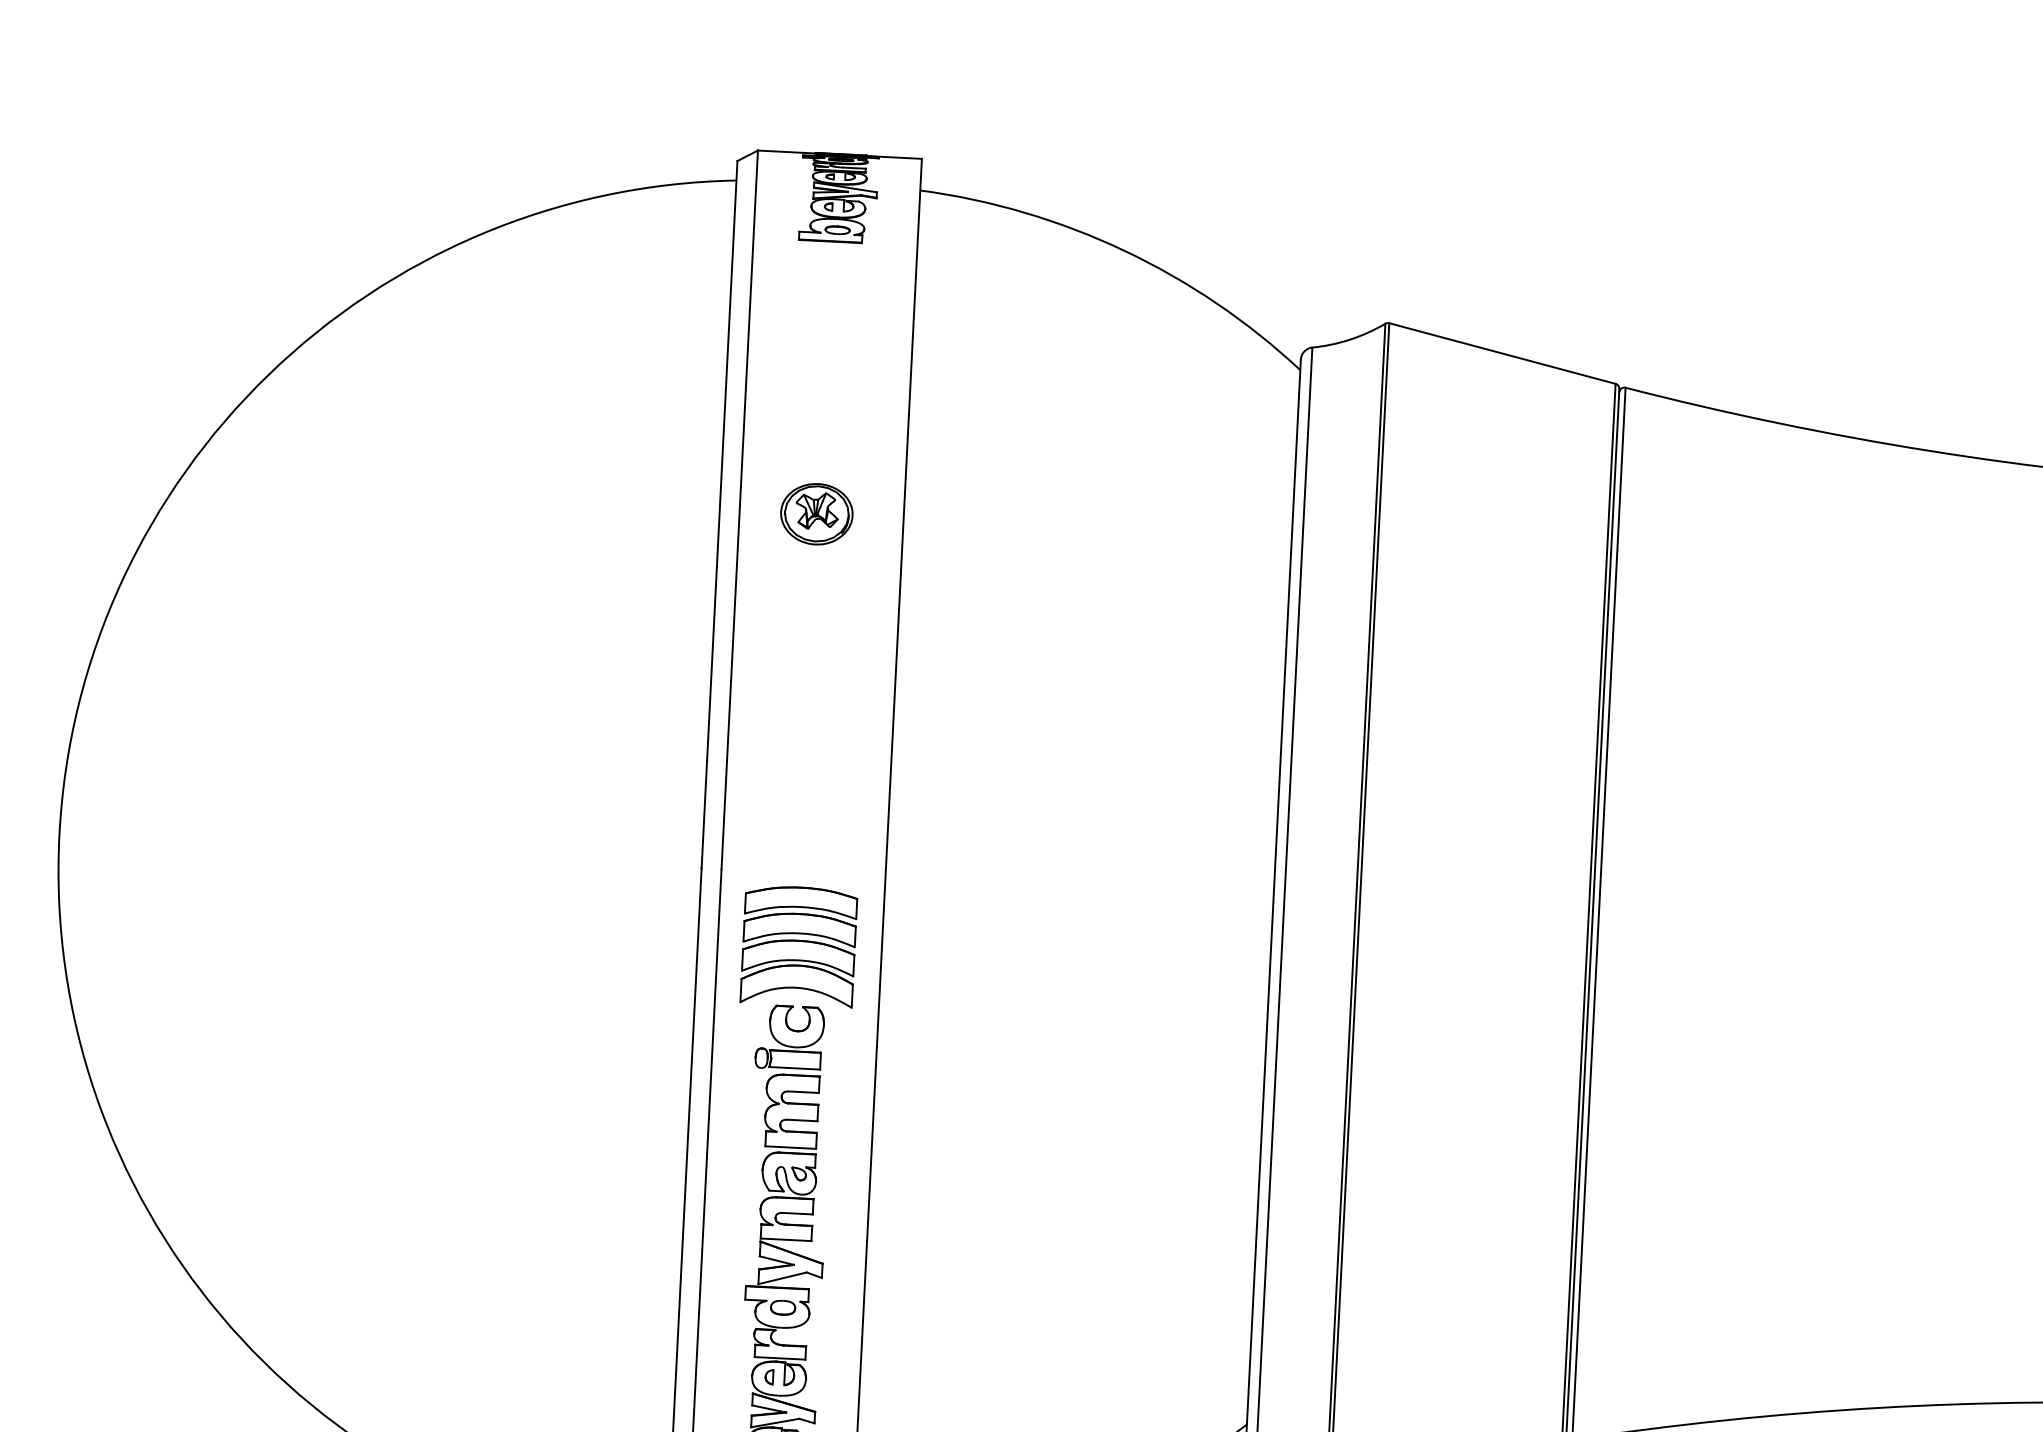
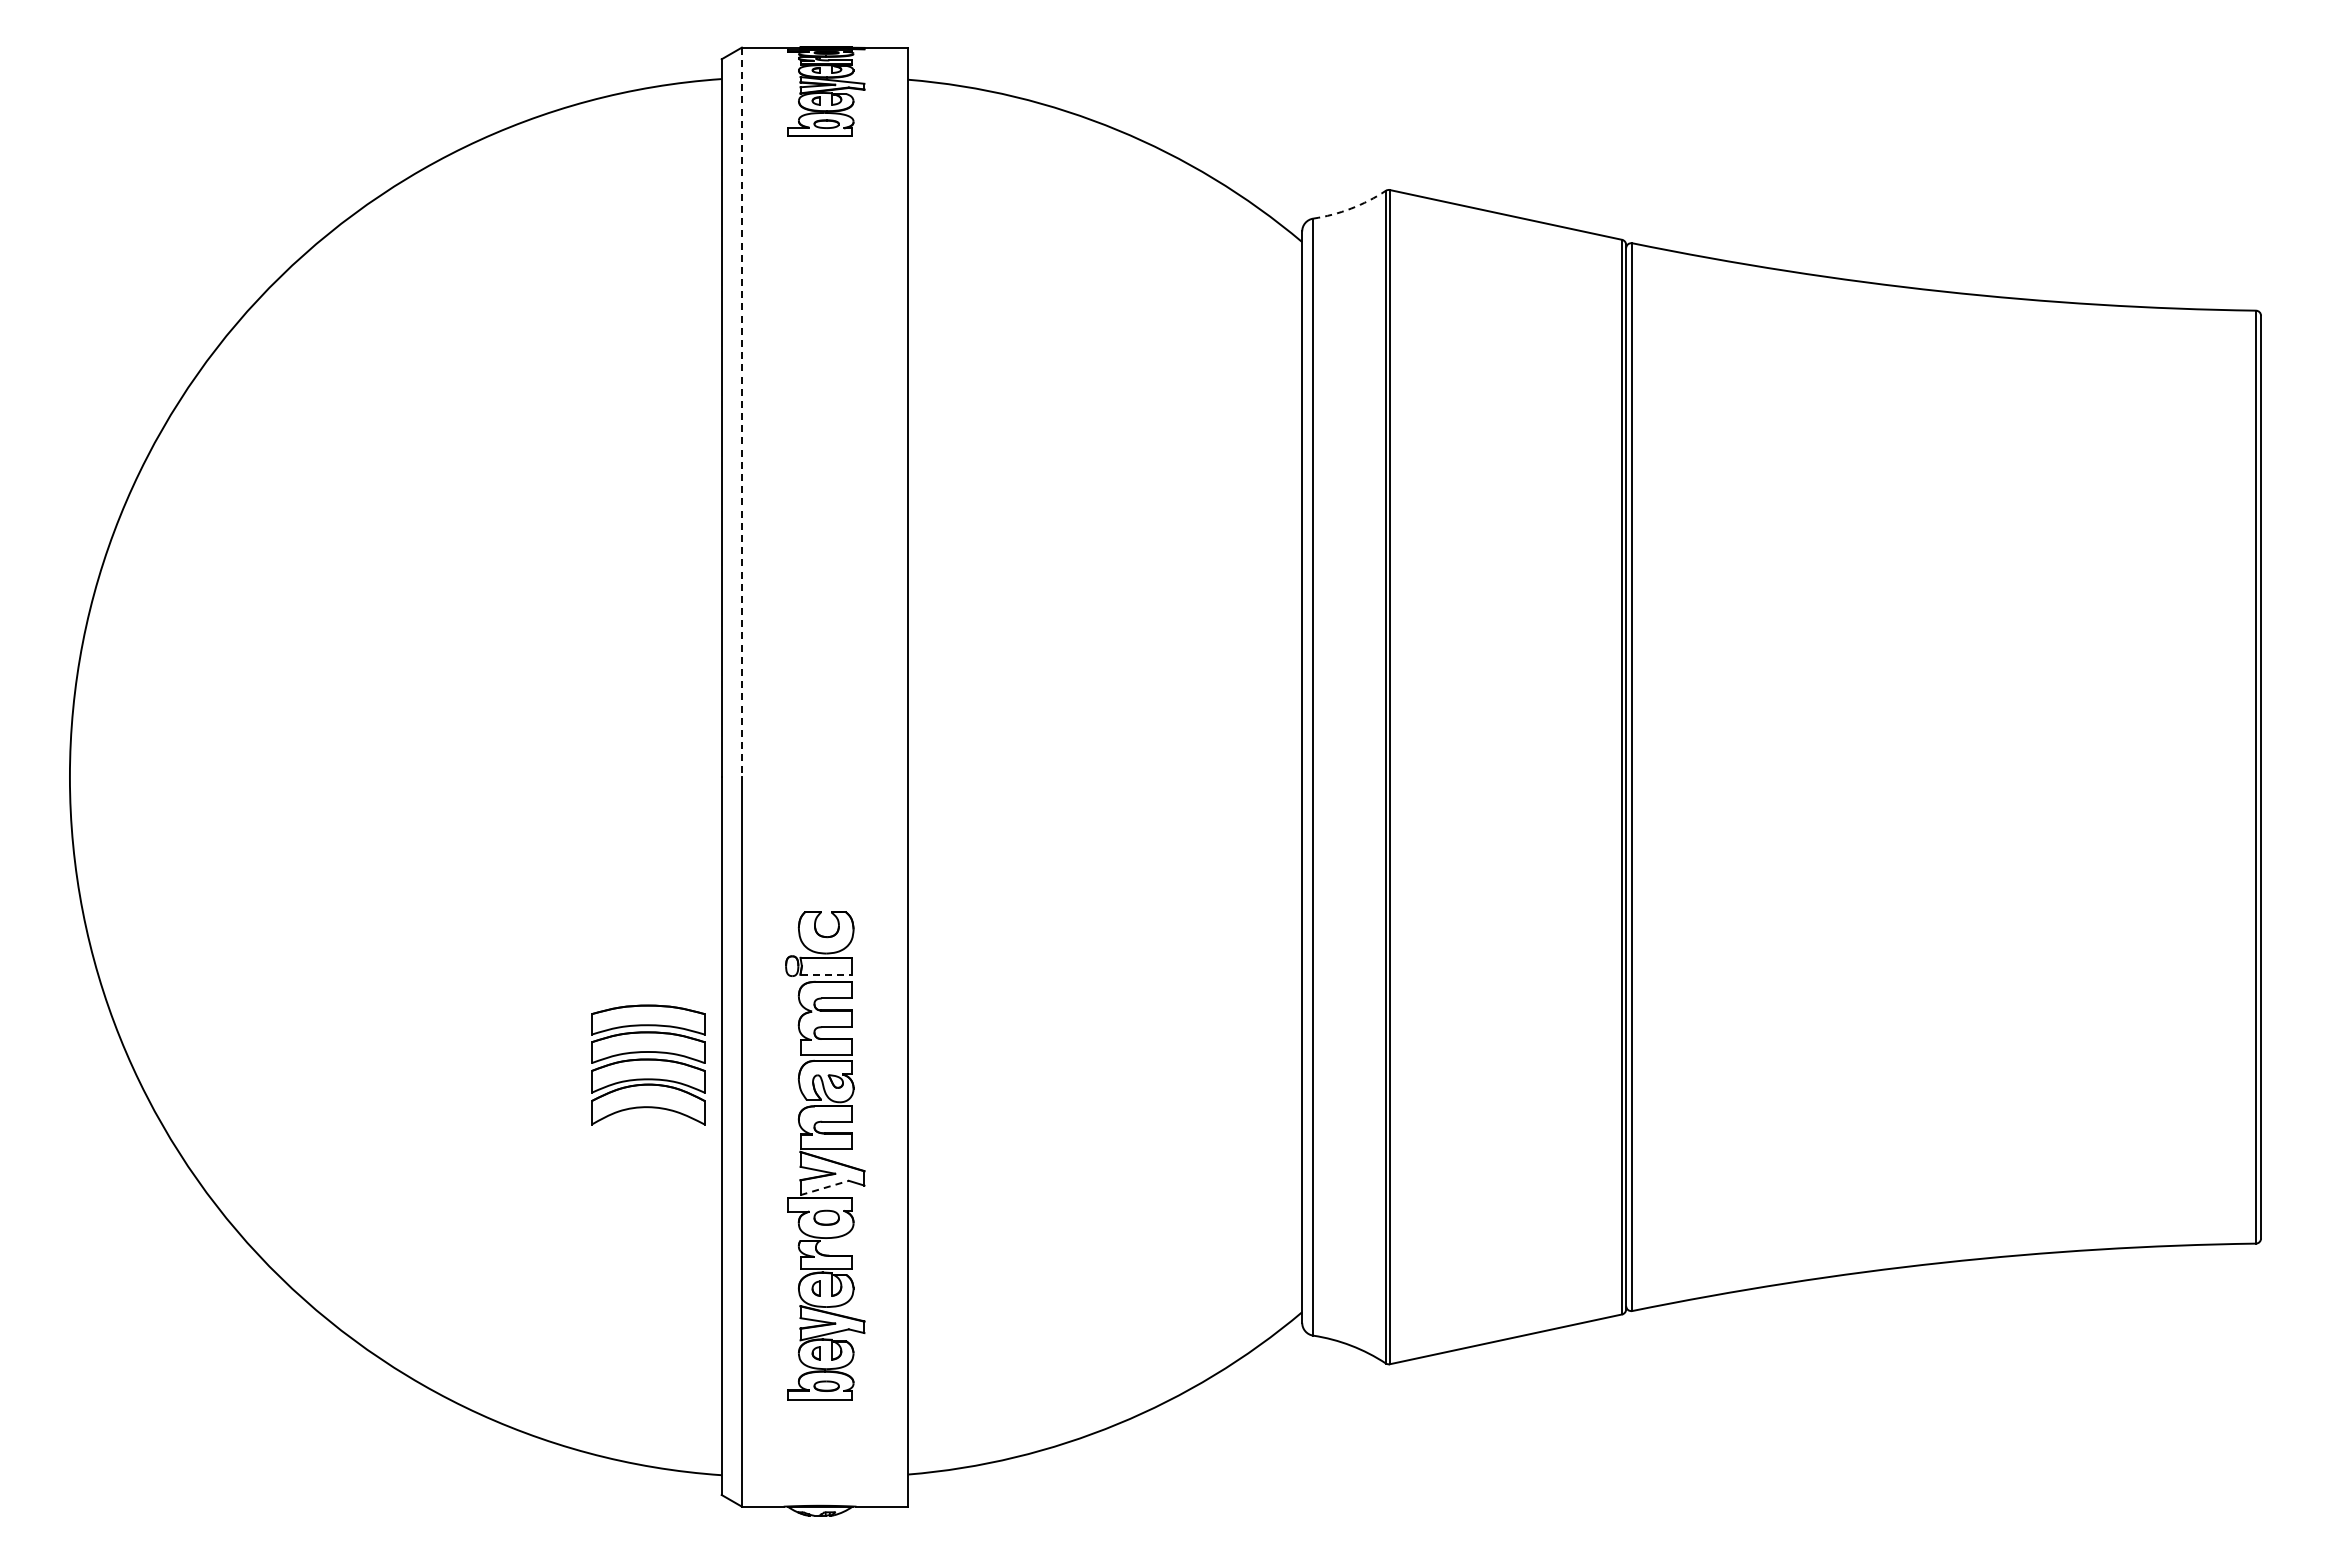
arc: (1350, 339) -> (1351, 208), solid -> dashed
line: (739, 510) -> (741, 412), solid -> dashed
part: (817, 514) -> (820, 412), removed
part: (799, 945) -> (648, 1064), moved
line: (795, 1068) -> (826, 974), solid -> dashed
line: (783, 1277) -> (825, 1187), solid -> dashed

